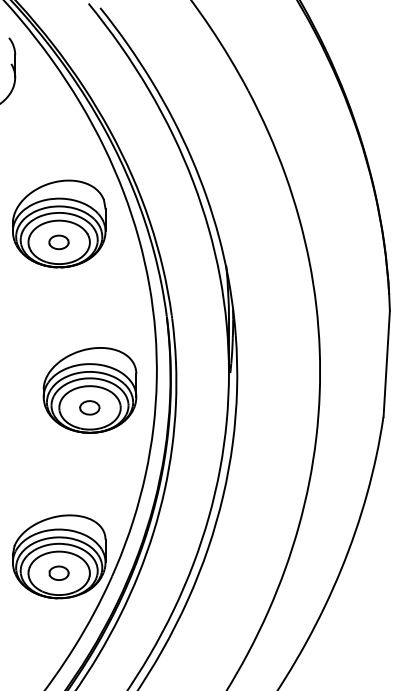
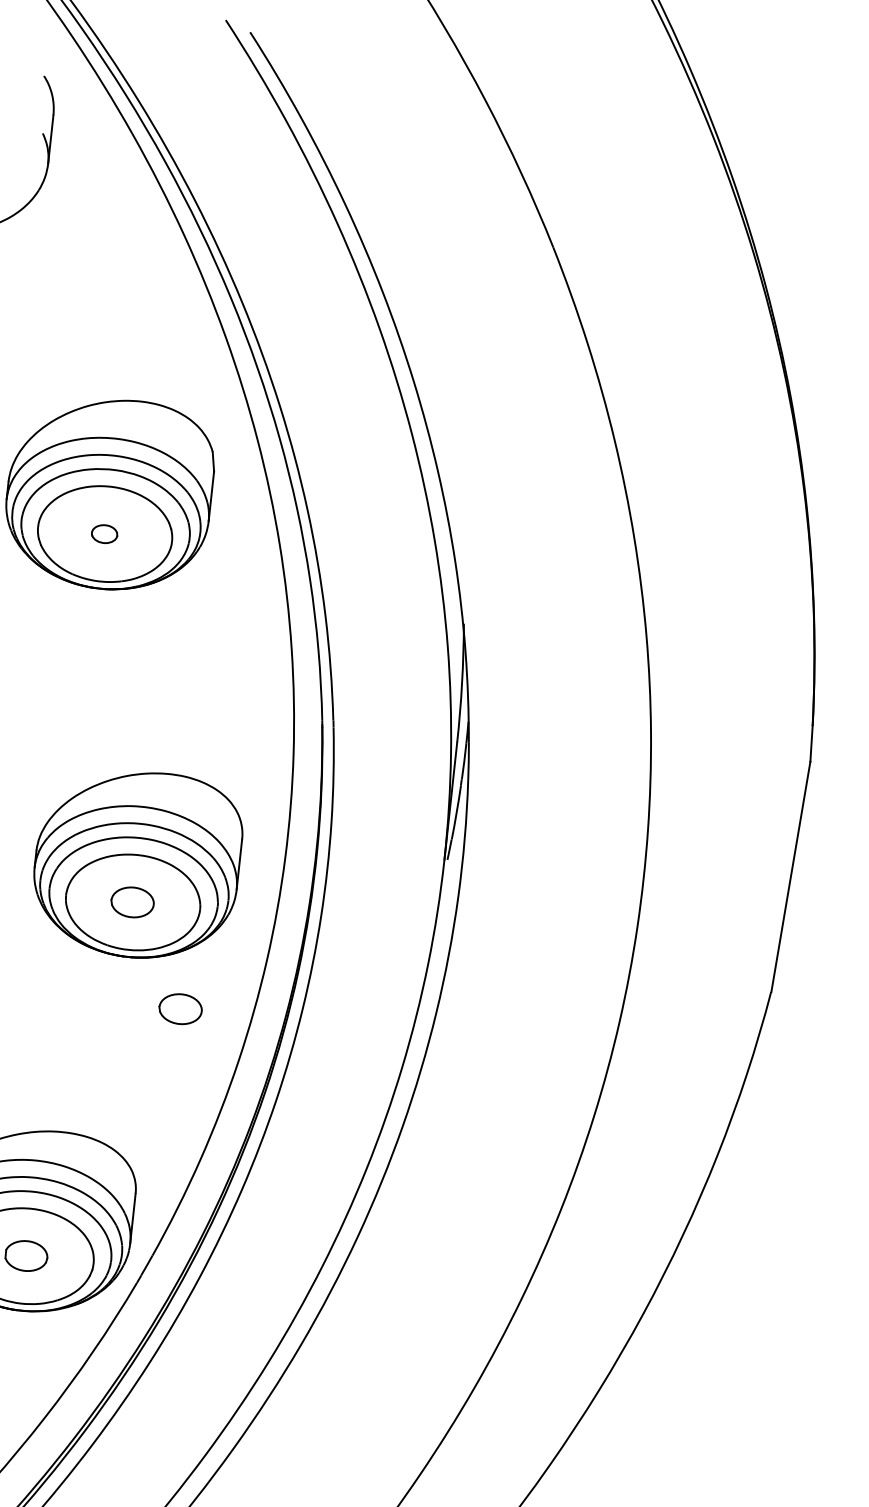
part: (58, 242) -> (103, 534), size x0.6
part: (116, 453) -> (180, 1008), added

